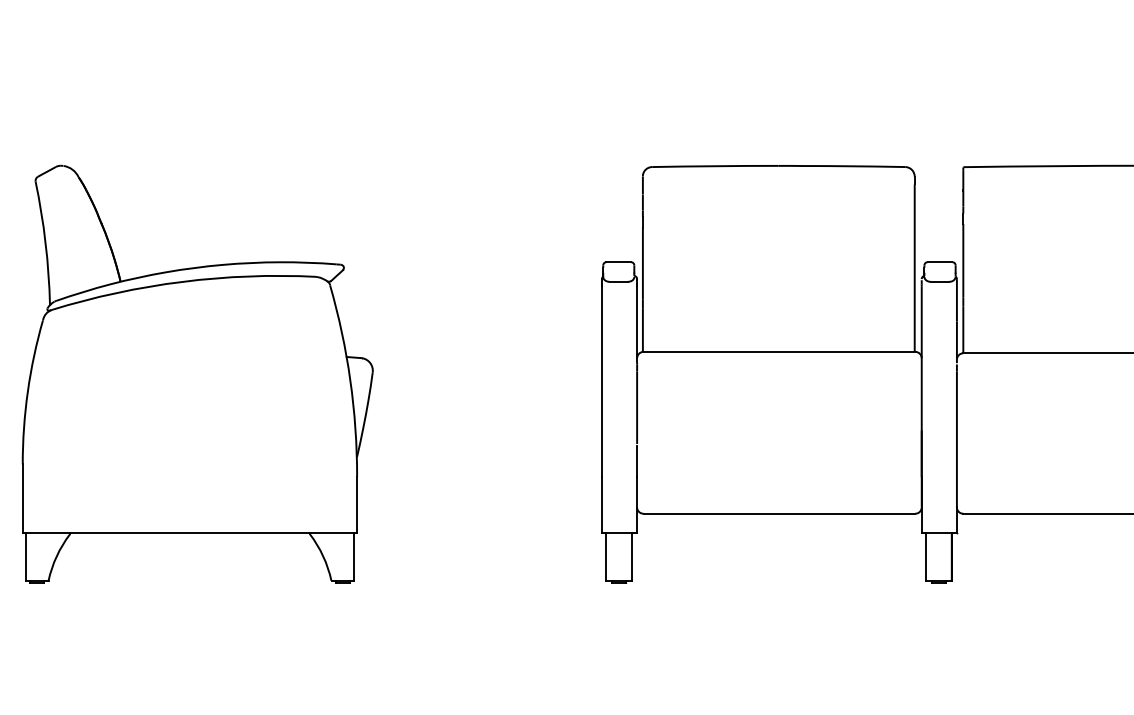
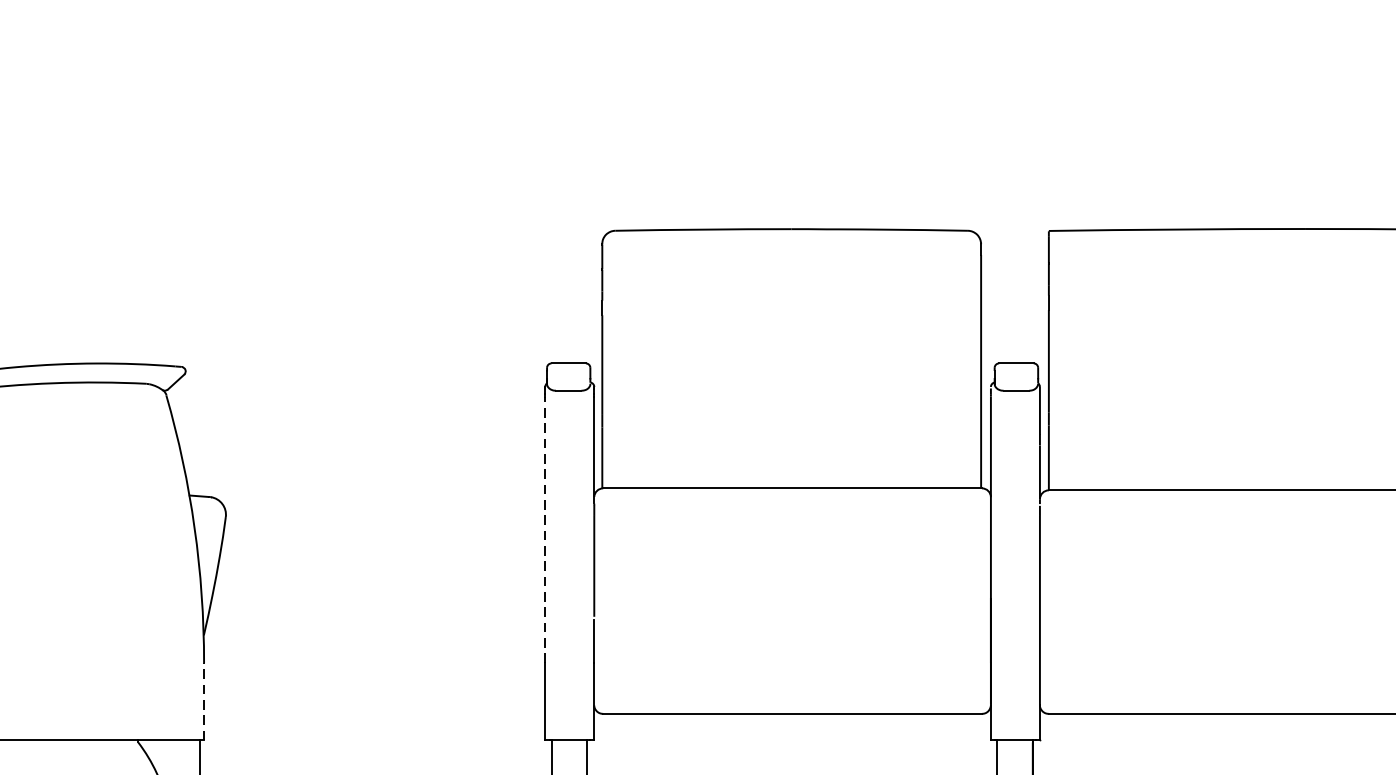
line: (601, 381) -> (544, 529), solid -> dashed
line: (357, 504) -> (204, 701), solid -> dashed

